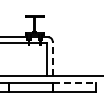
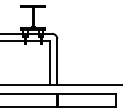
line: (52, 58) -> (57, 62), dashed -> solid
line: (74, 82) -> (86, 94), dashed -> solid

